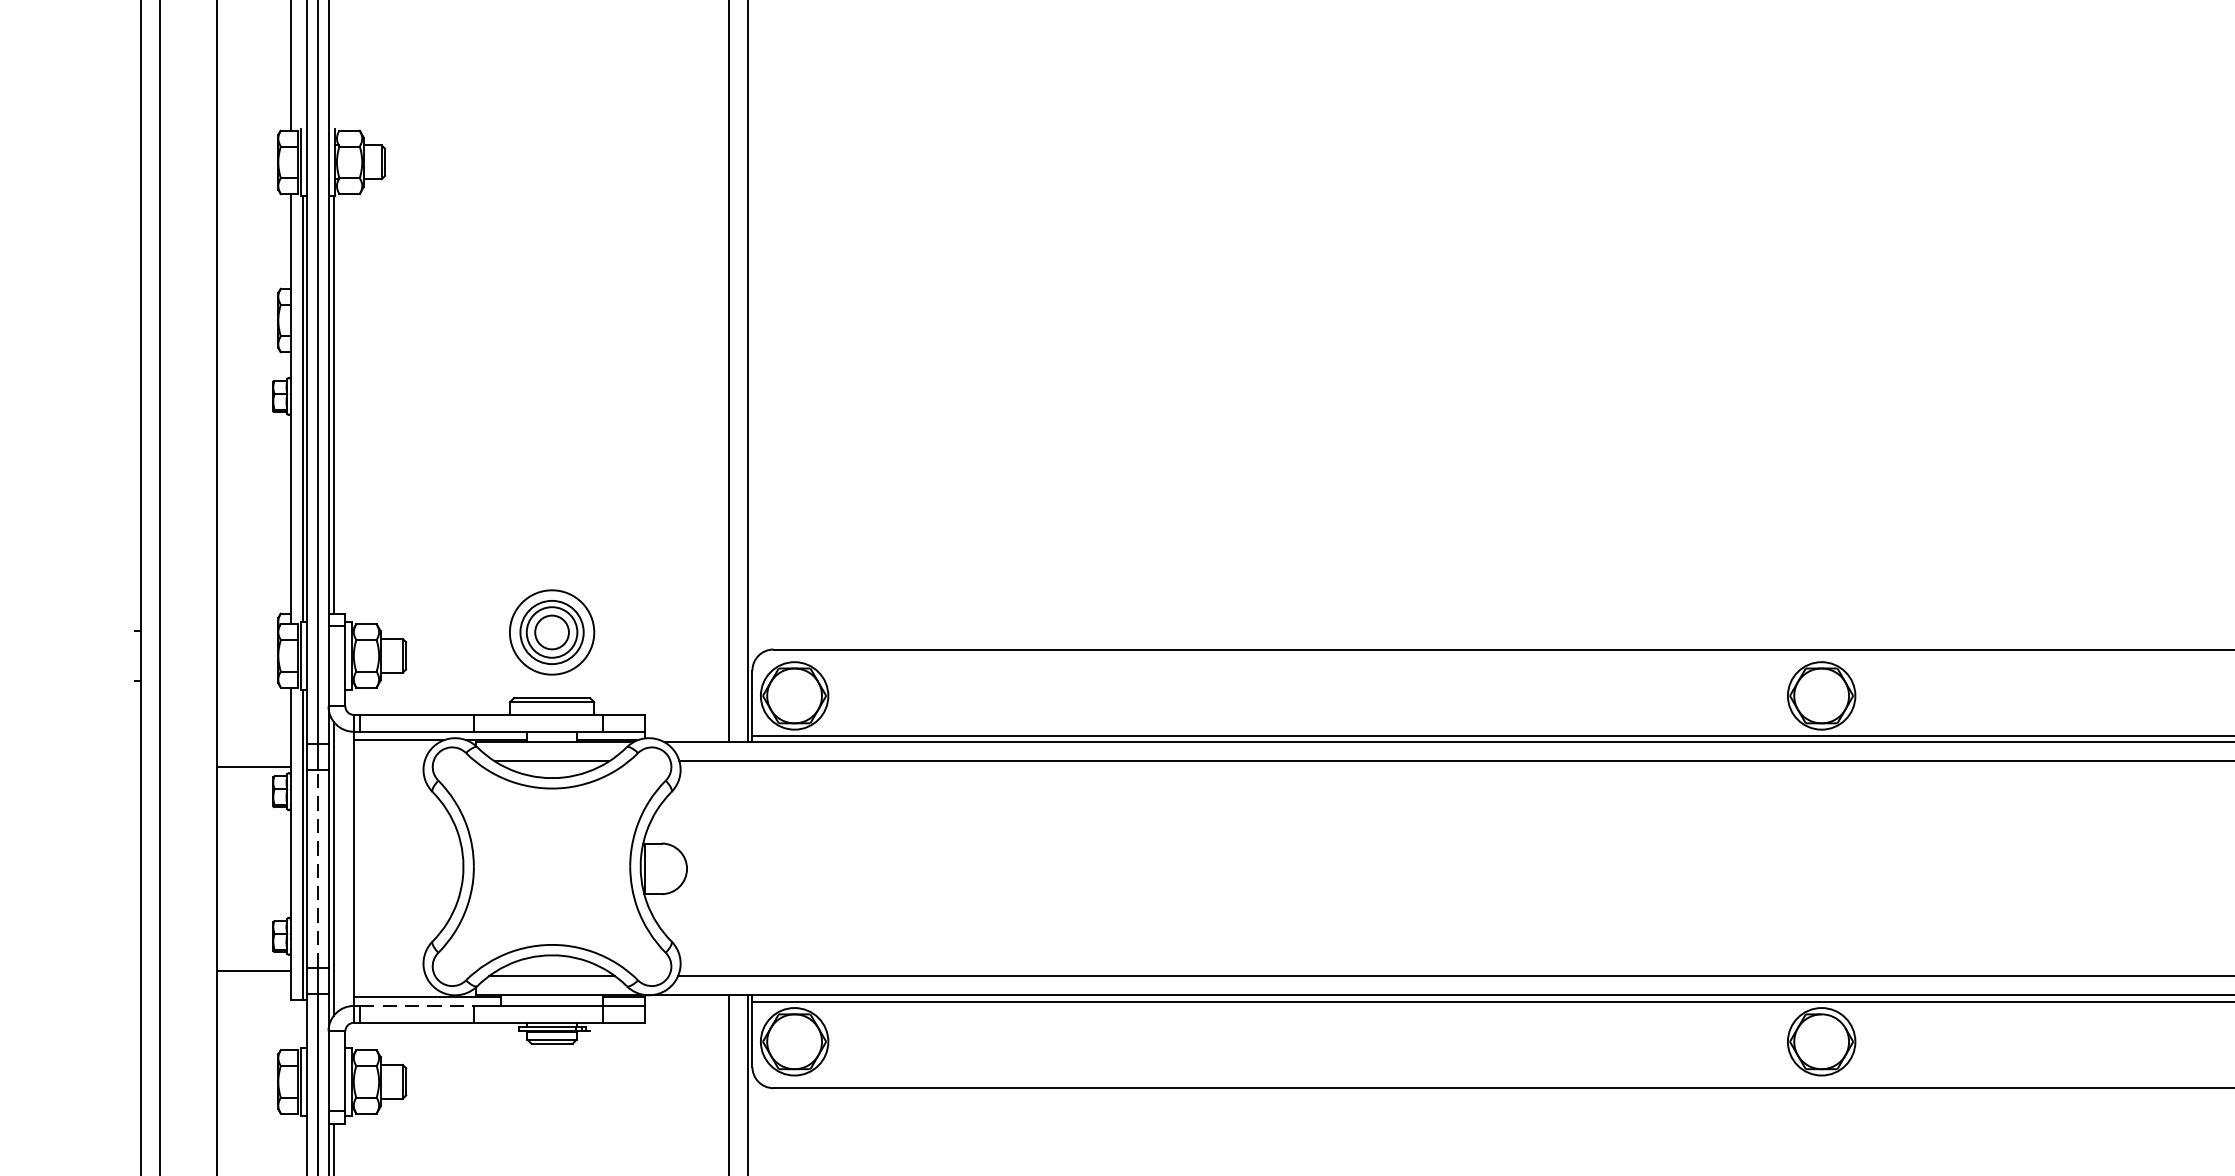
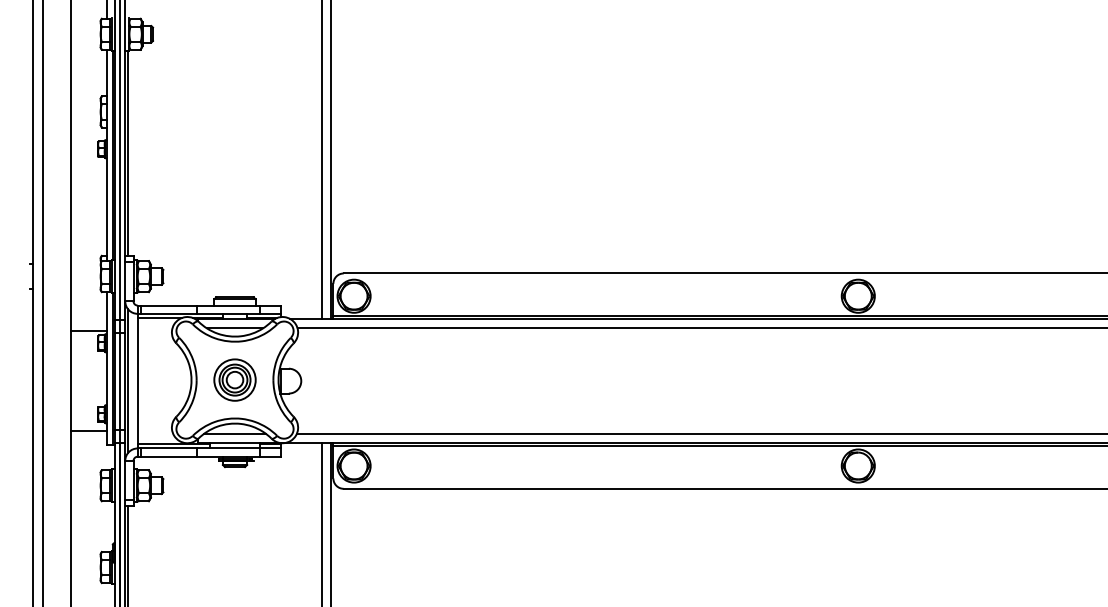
part: (550, 631) -> (234, 379), moved
line: (318, 867) -> (120, 380), dashed -> solid
line: (416, 1006) -> (168, 448), dashed -> solid

